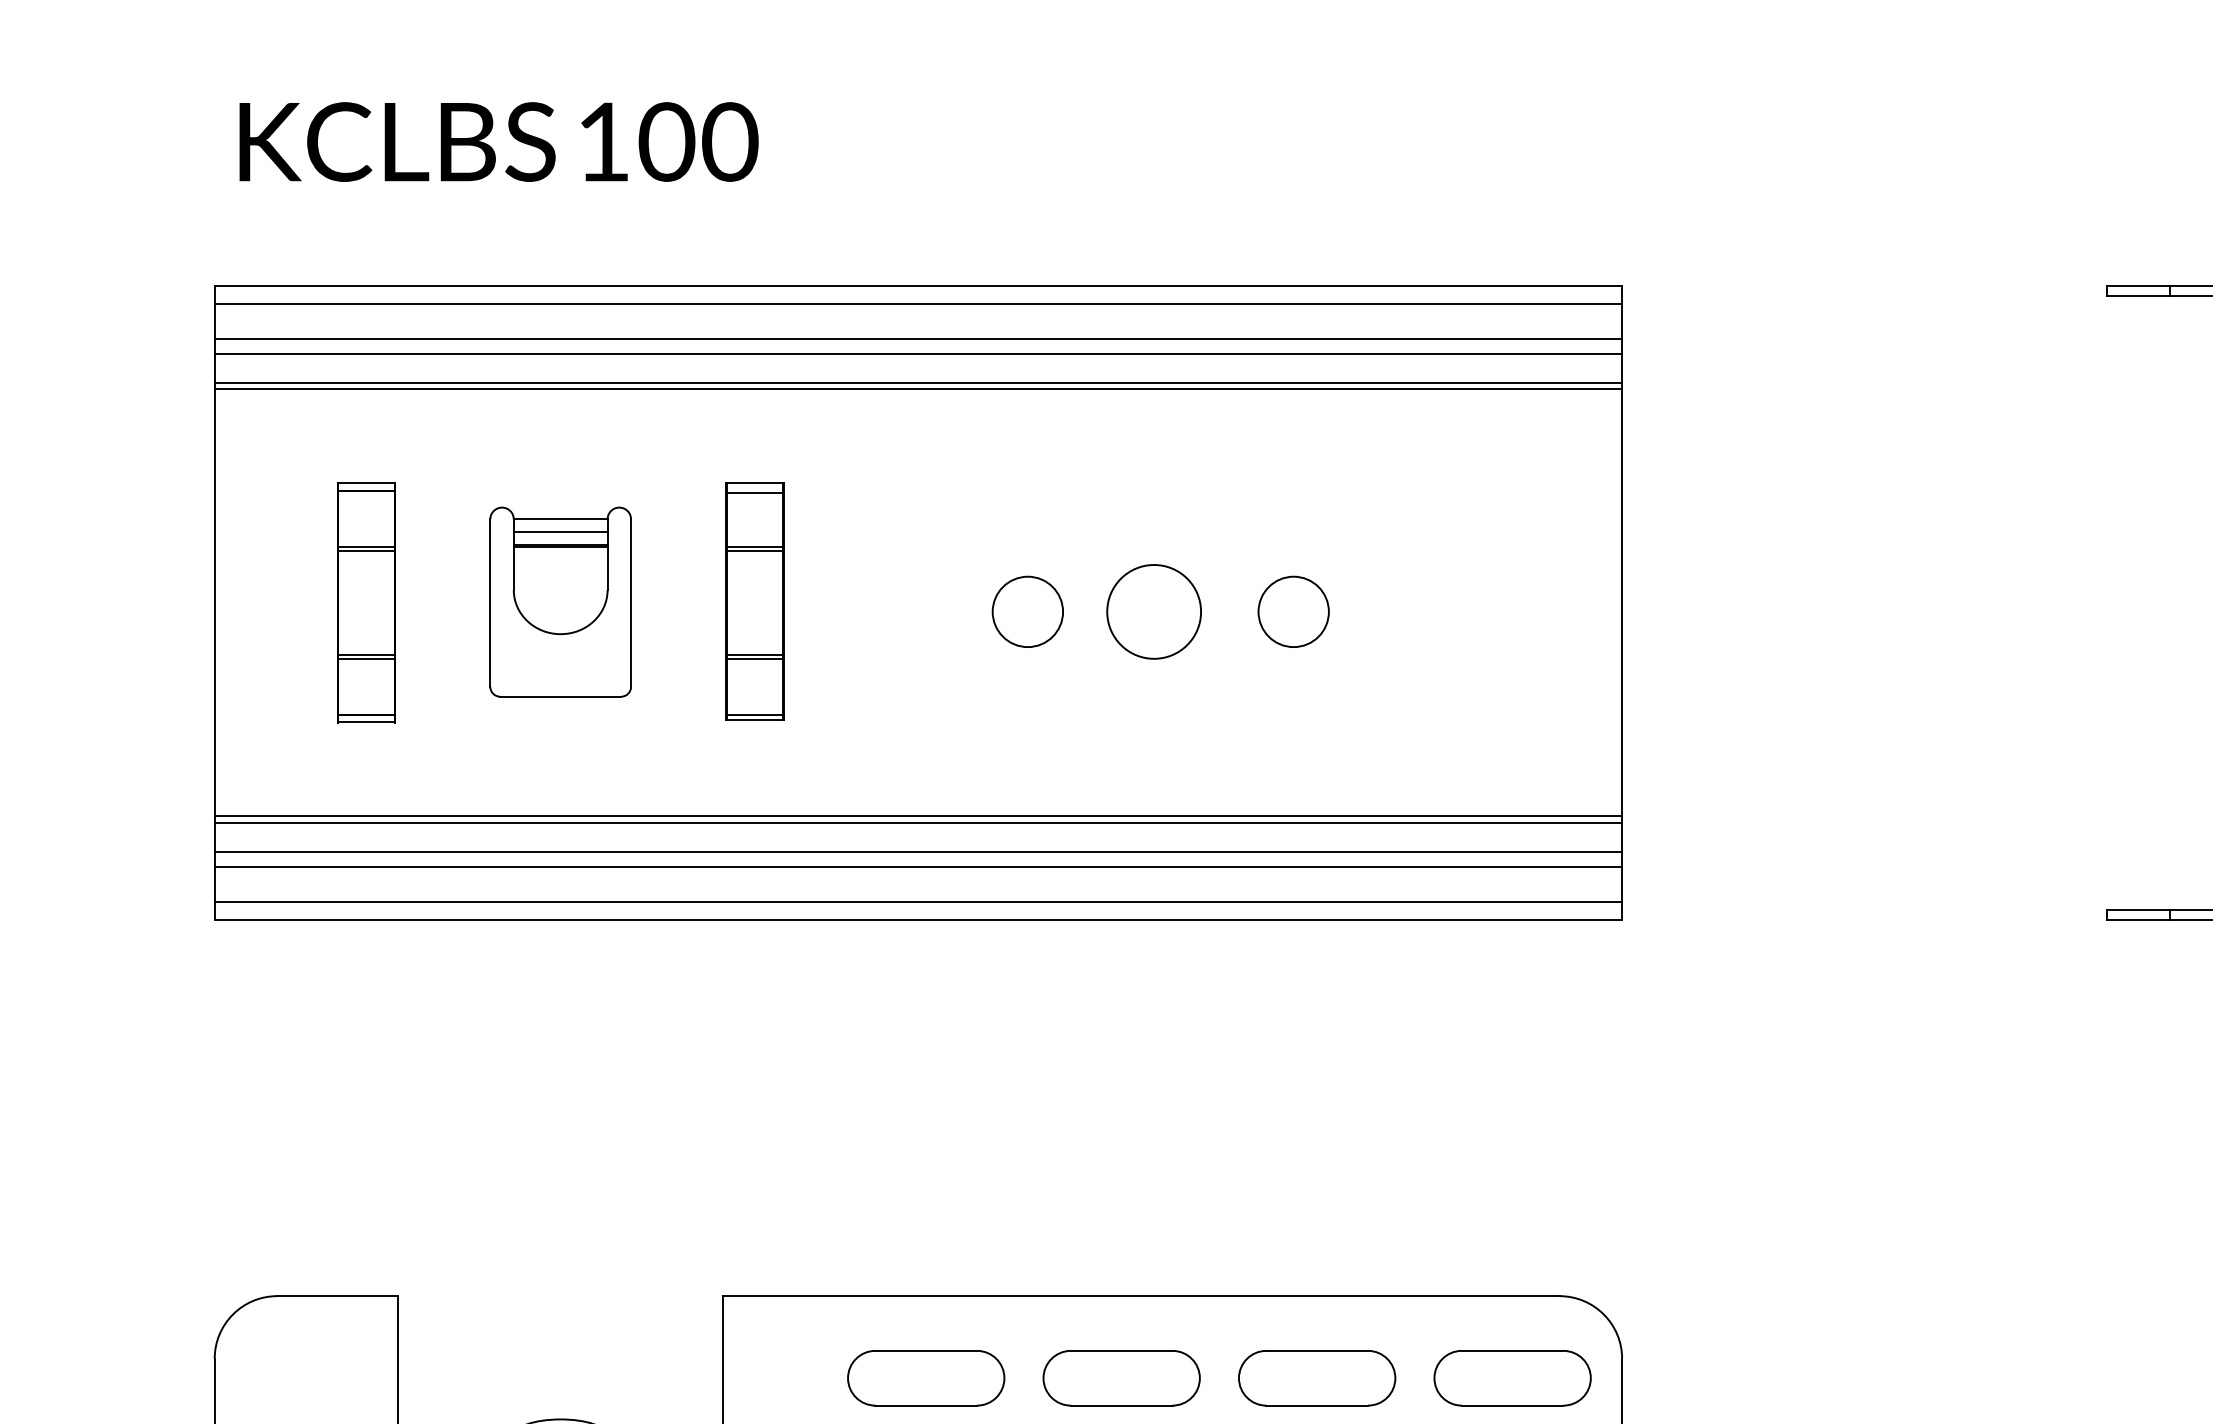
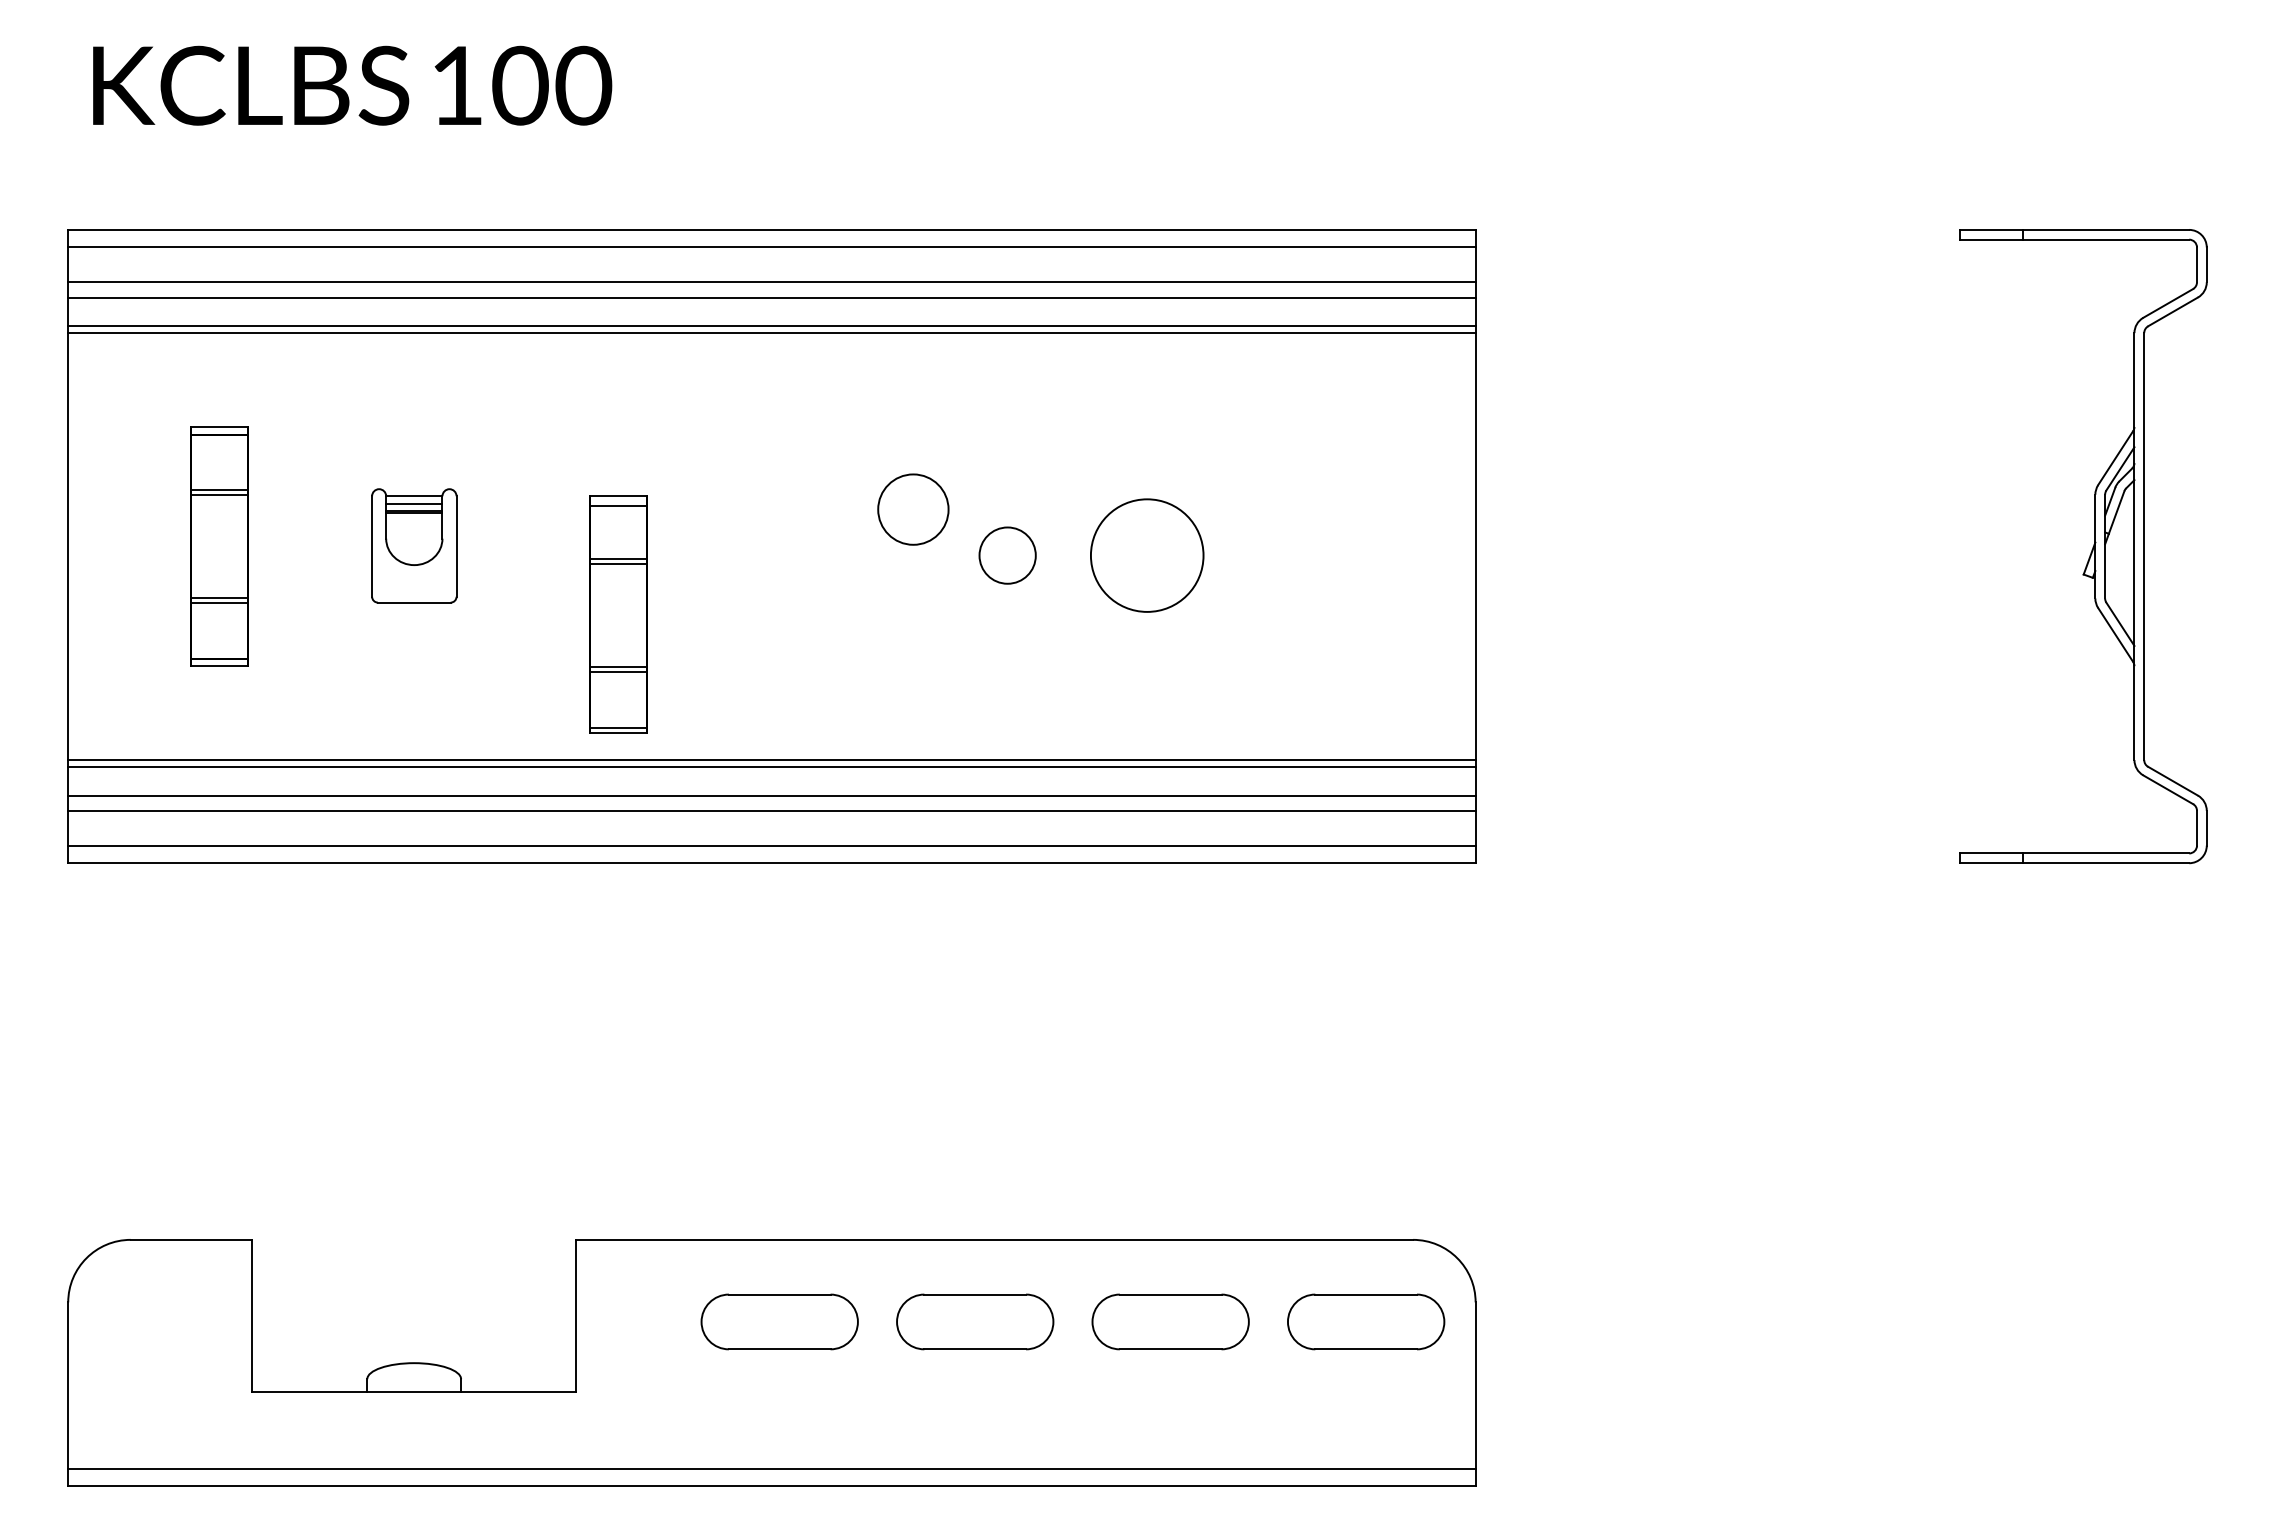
part: (560, 601) -> (414, 545), size x0.6
part: (754, 601) -> (618, 614), moved
circle: (1027, 611) -> (913, 509), moved
circle: (1153, 611) -> (1007, 555), size x0.6
circle: (1293, 611) -> (1147, 555), size x1.6

